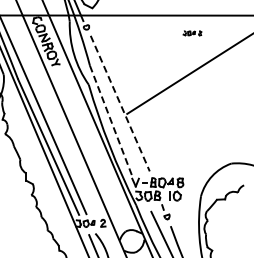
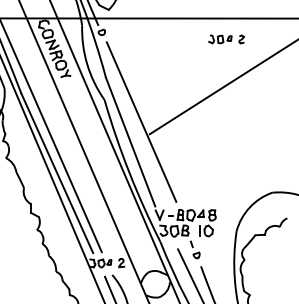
part: (192, 33) -> (226, 39), size x1.67
line: (120, 103) -> (141, 121), dashed -> solid
line: (110, 120) -> (130, 141), dashed -> solid

